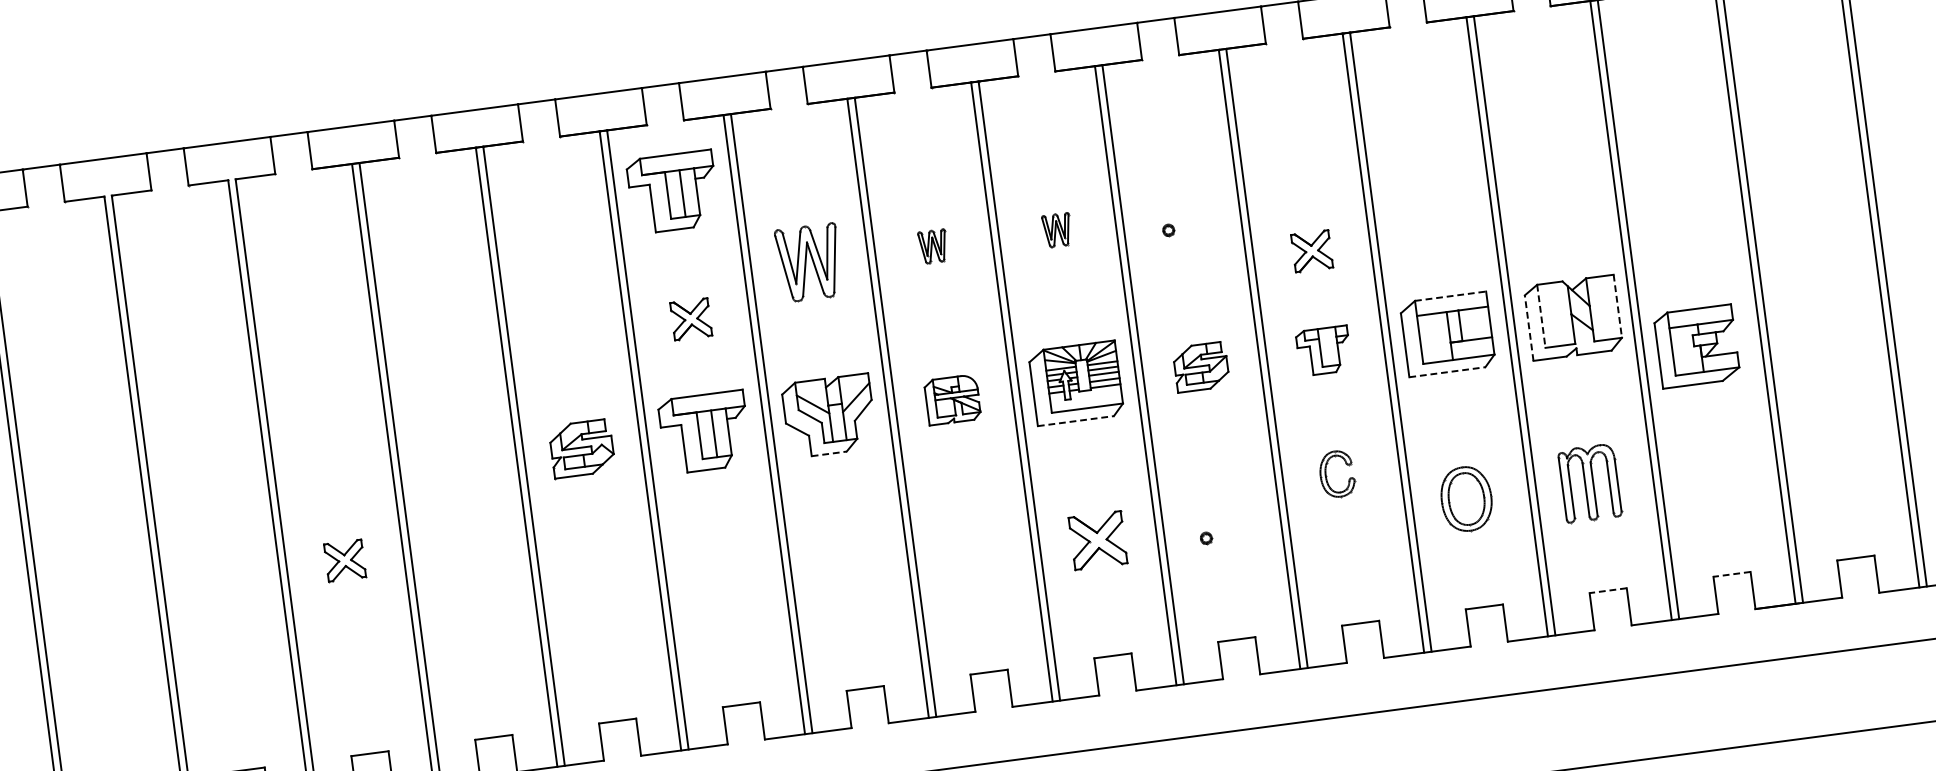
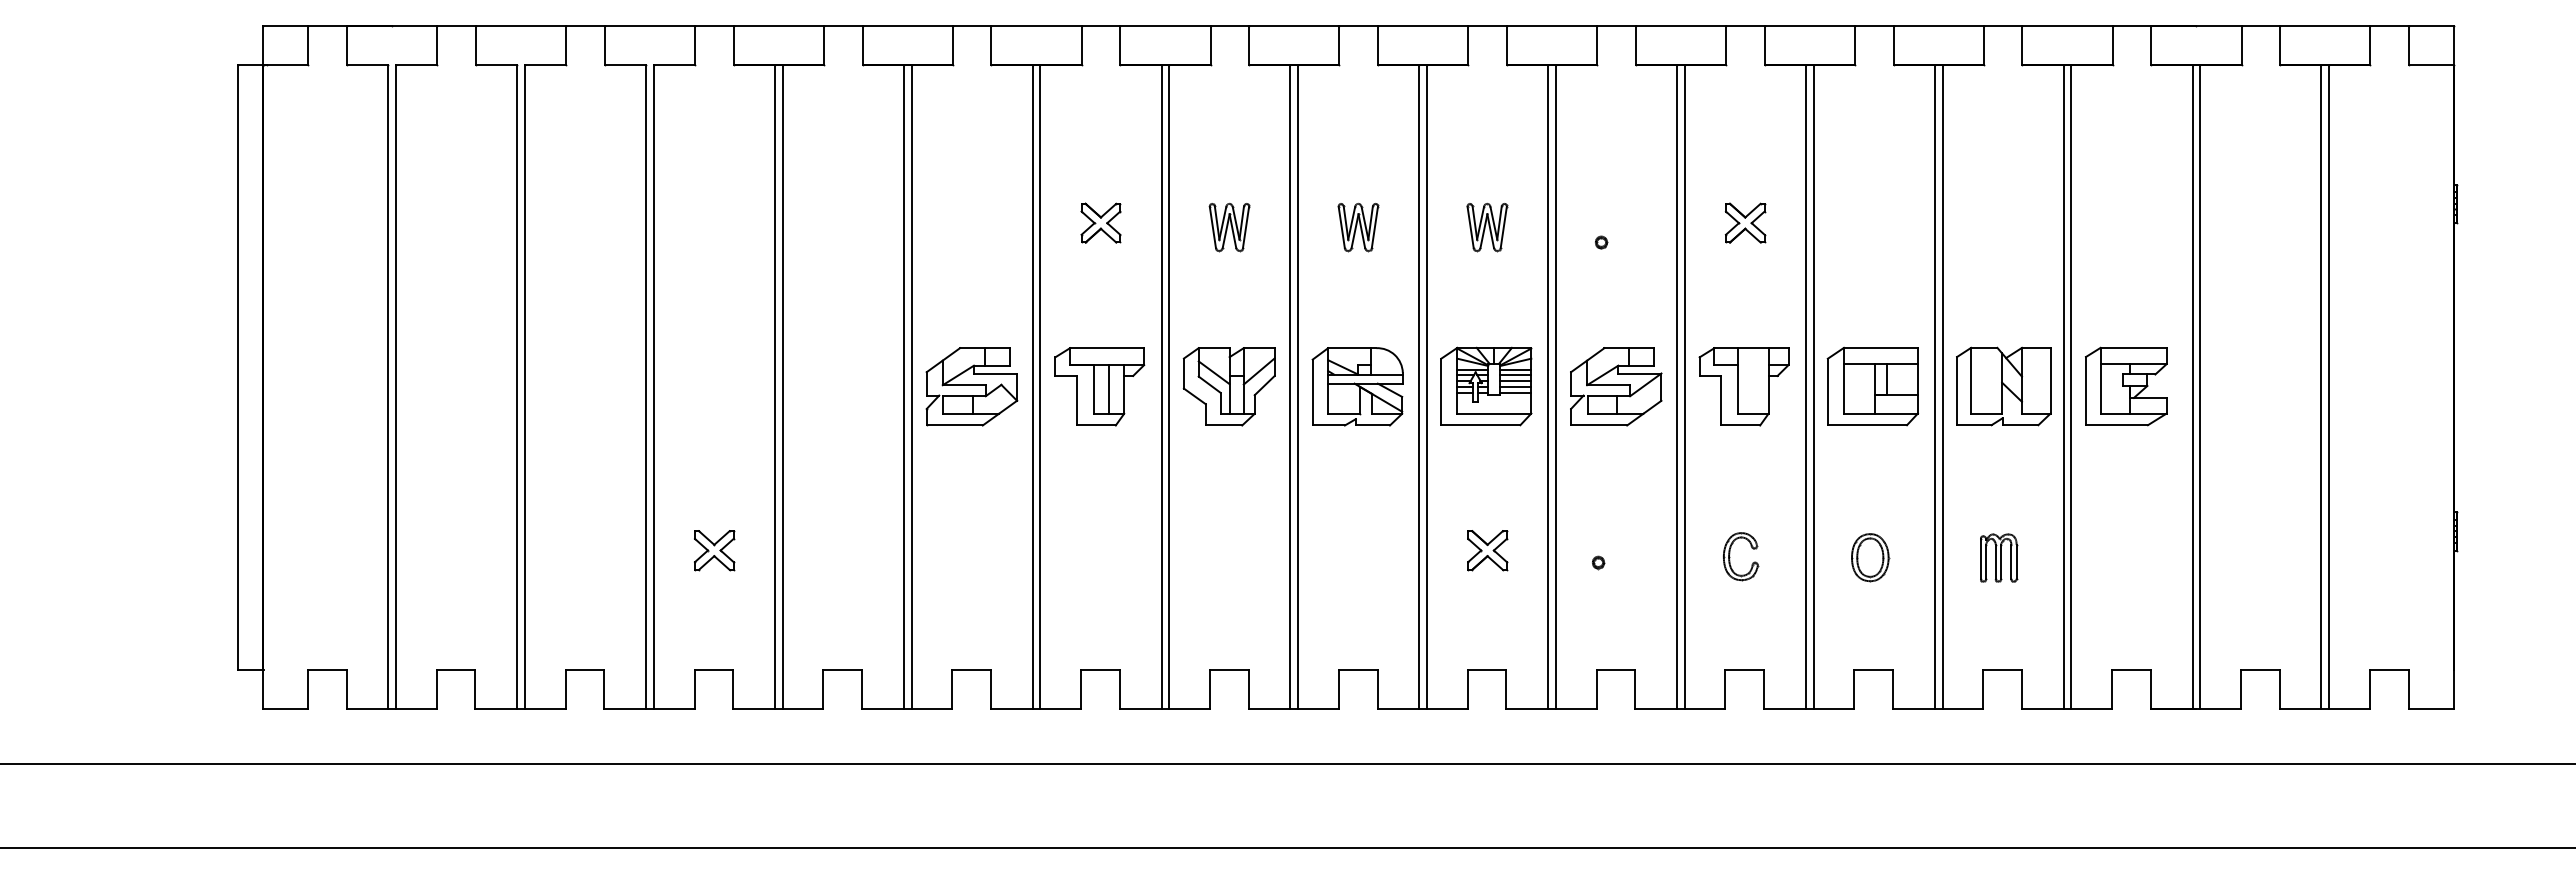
part: (673, 191) -> (1099, 136), removed
part: (1057, 230) -> (1487, 227), size x1.43
part: (933, 246) -> (1358, 227), size x1.43
part: (1312, 250) -> (1745, 222), moved
part: (809, 262) -> (1229, 227), size x0.62
line: (1451, 295) -> (1881, 347), dashed -> solid
line: (1617, 306) -> (2050, 380), dashed -> solid
line: (1541, 316) -> (1971, 380), dashed -> solid
part: (690, 318) -> (1100, 222), moved
line: (1529, 327) -> (1957, 390), dashed -> solid
part: (1697, 346) -> (2126, 386), moved
part: (1323, 350) -> (1743, 386), size x1.67
part: (1201, 366) -> (1616, 386), size x1.67
line: (1447, 372) -> (1867, 425), dashed -> solid
part: (952, 399) -> (1357, 386), size x1.67
line: (1075, 421) -> (1480, 425), dashed -> solid
part: (581, 448) -> (971, 386), size x1.43
line: (829, 453) -> (1224, 425), dashed -> solid
part: (1327, 476) -> (1730, 557), moved
part: (1590, 482) -> (1999, 557), size x0.62
part: (1467, 498) -> (1870, 557), size x0.71
part: (1098, 540) -> (1487, 550), size x0.71
part: (345, 560) -> (714, 550), moved
line: (1731, 574) -> (2130, 670), dashed -> solid
line: (1608, 590) -> (2002, 670), dashed -> solid

